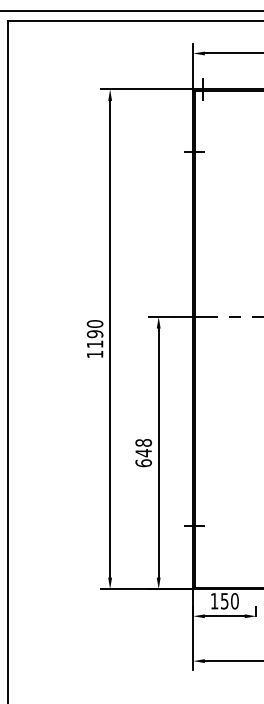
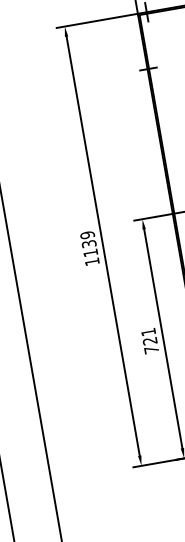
text: (94, 329) -> (87, 240), 1190 -> 1139
text: (143, 453) -> (150, 341), 648 -> 721

